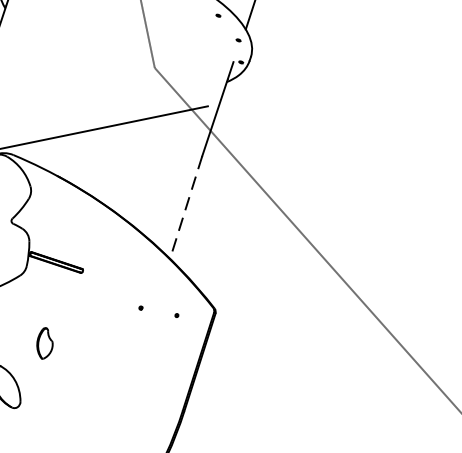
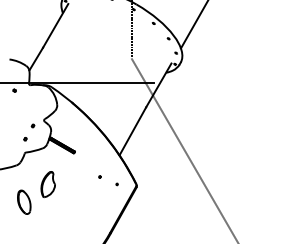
line: (185, 207) -> (132, 131), dashed -> solid
part: (43, 343) -> (47, 184), size x1.67

